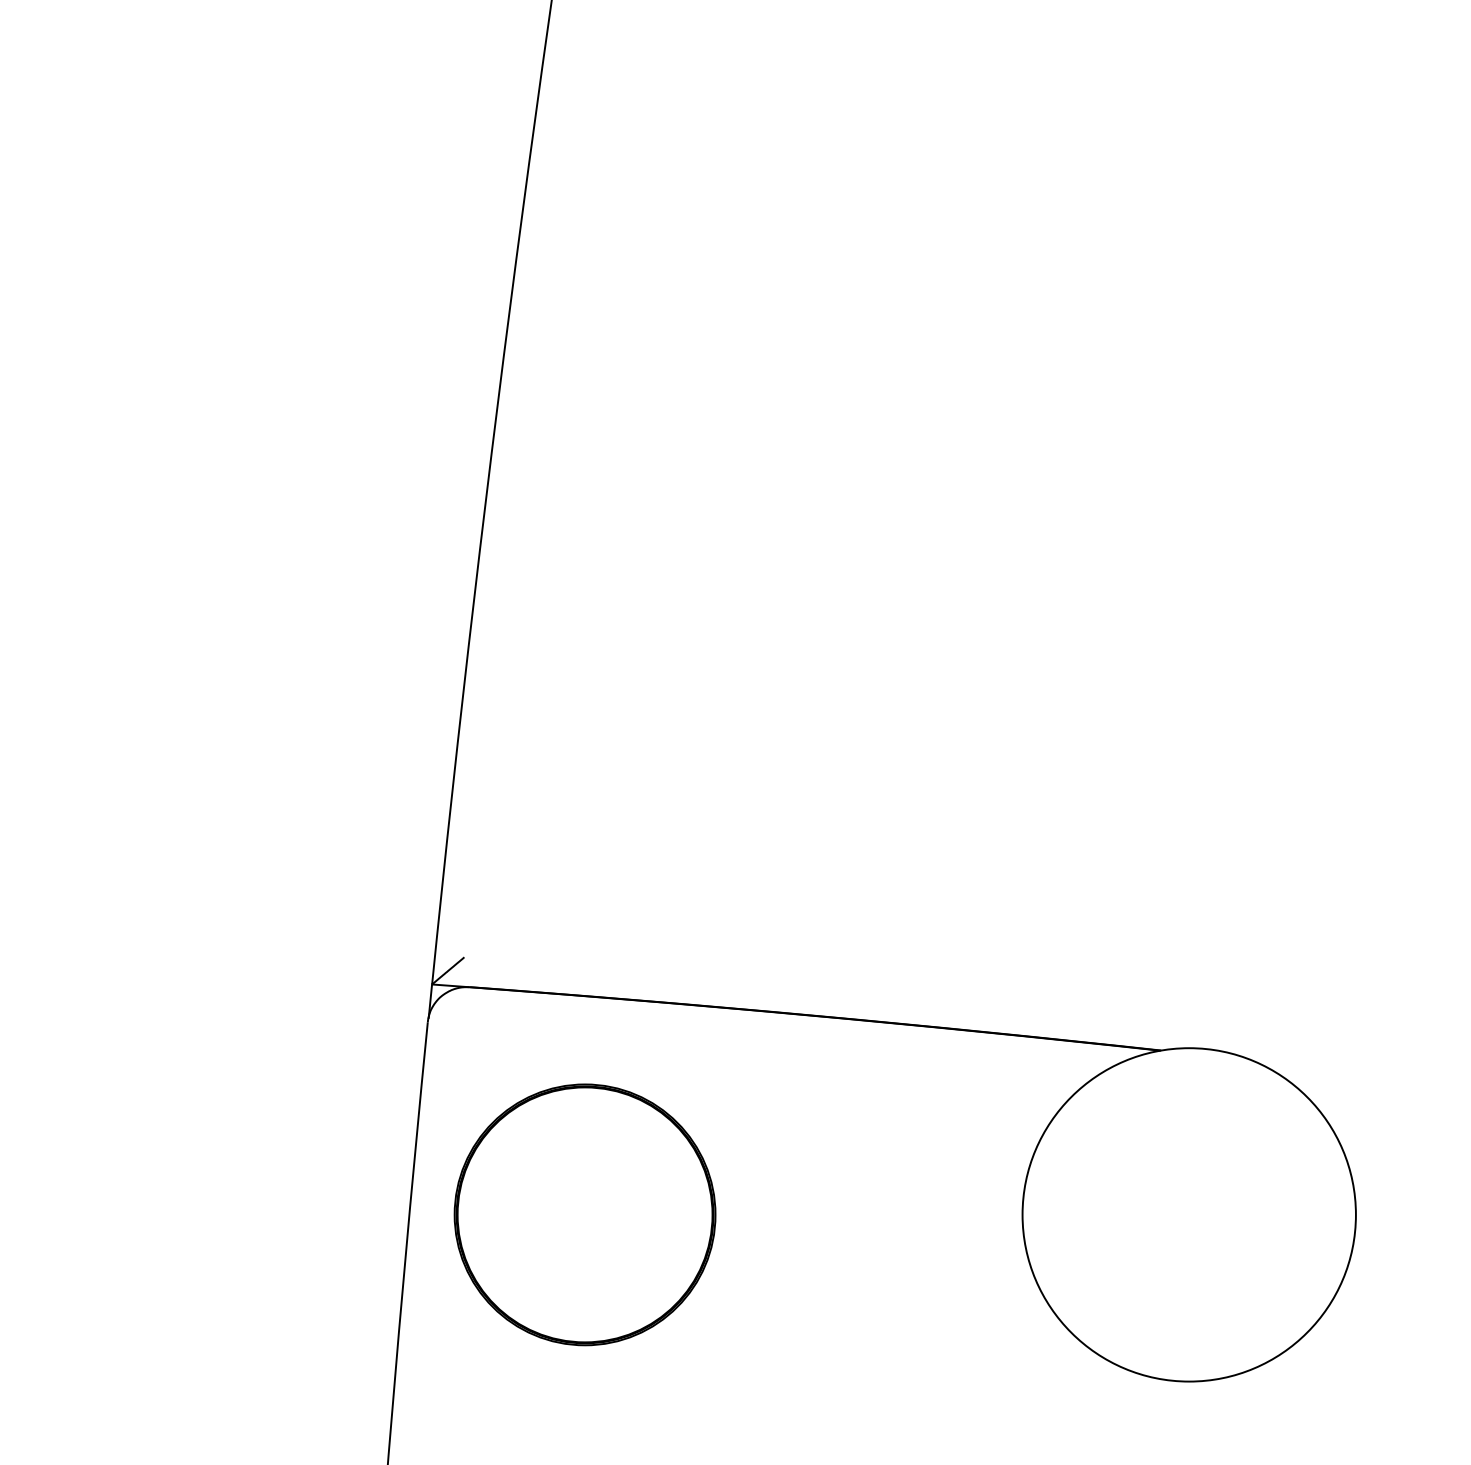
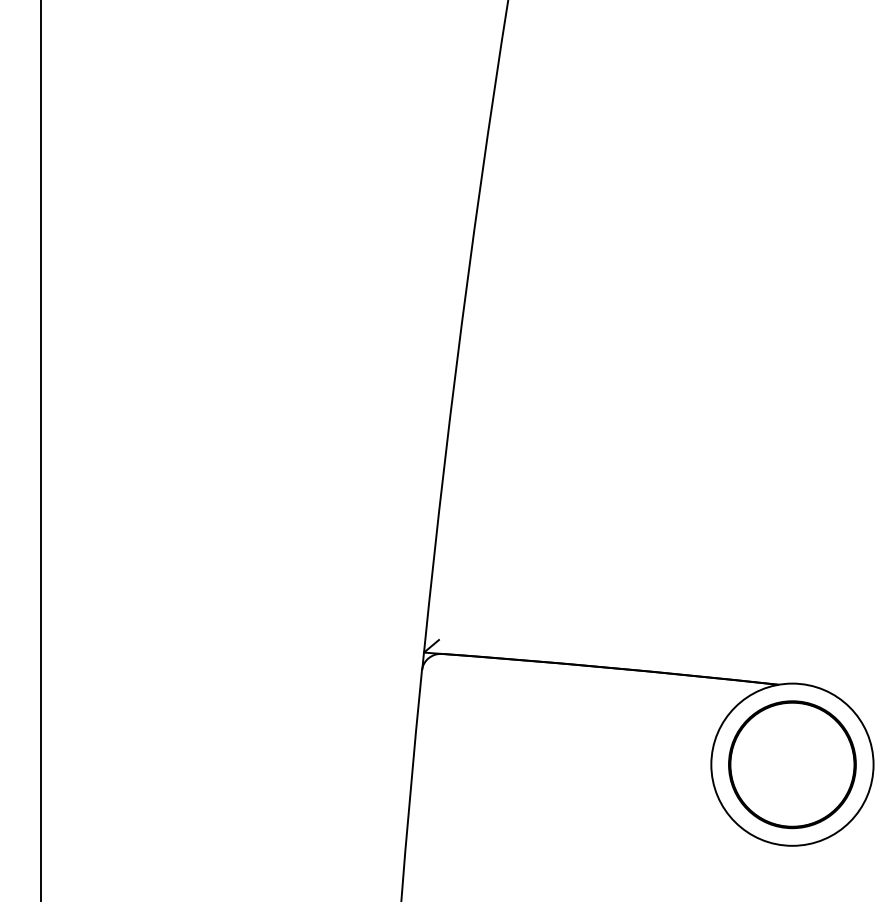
part: (585, 1214) -> (792, 764), moved

